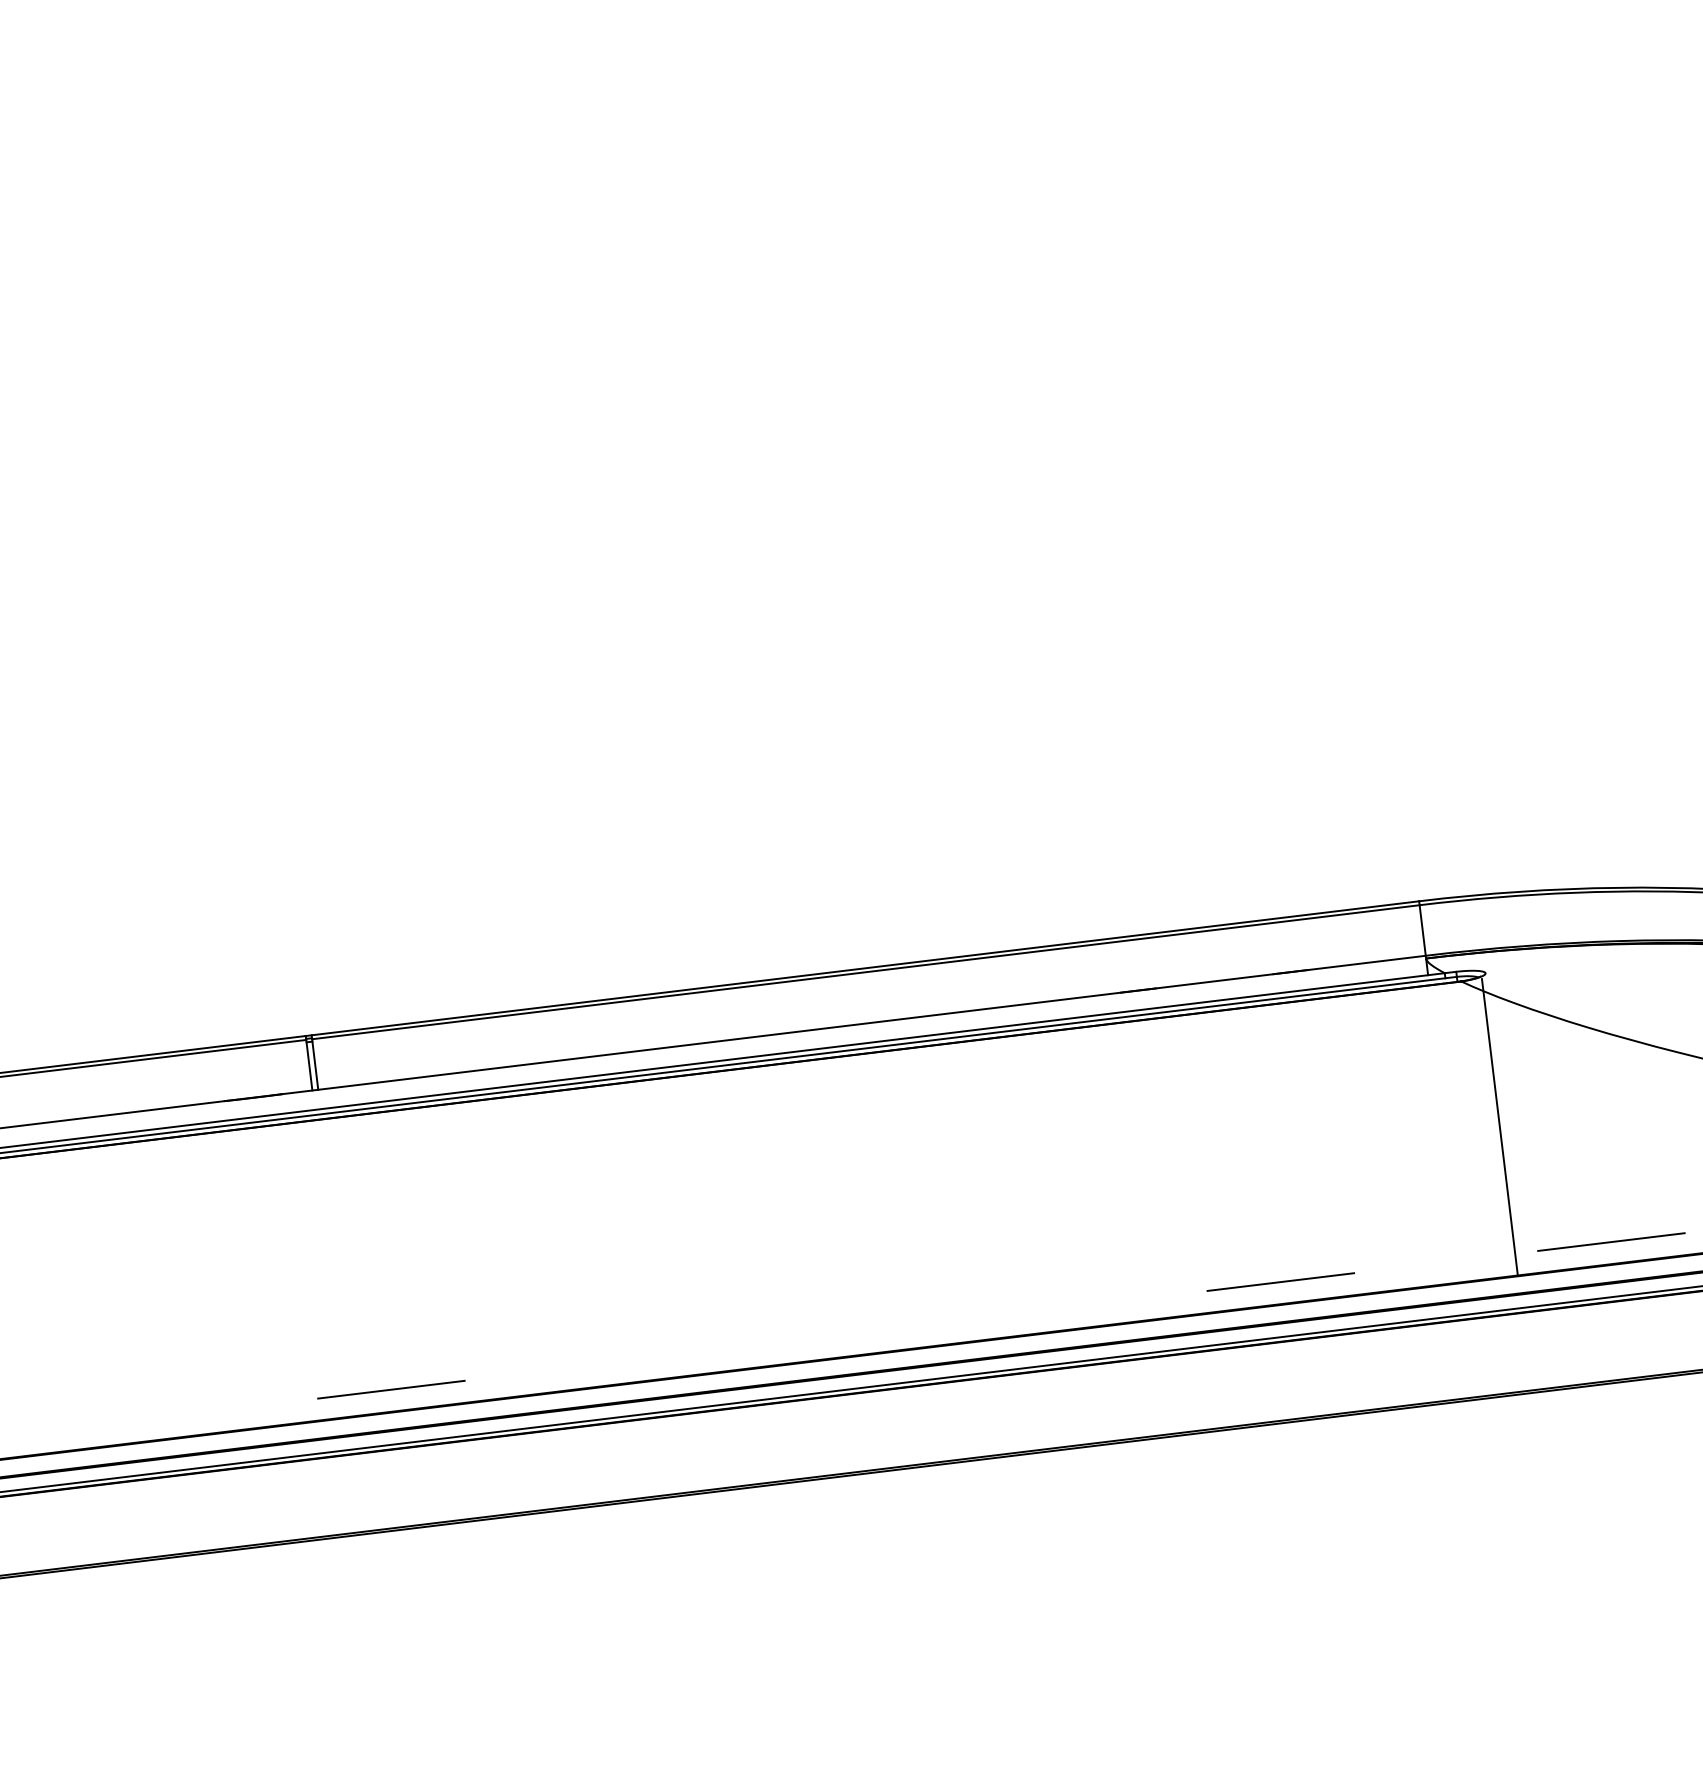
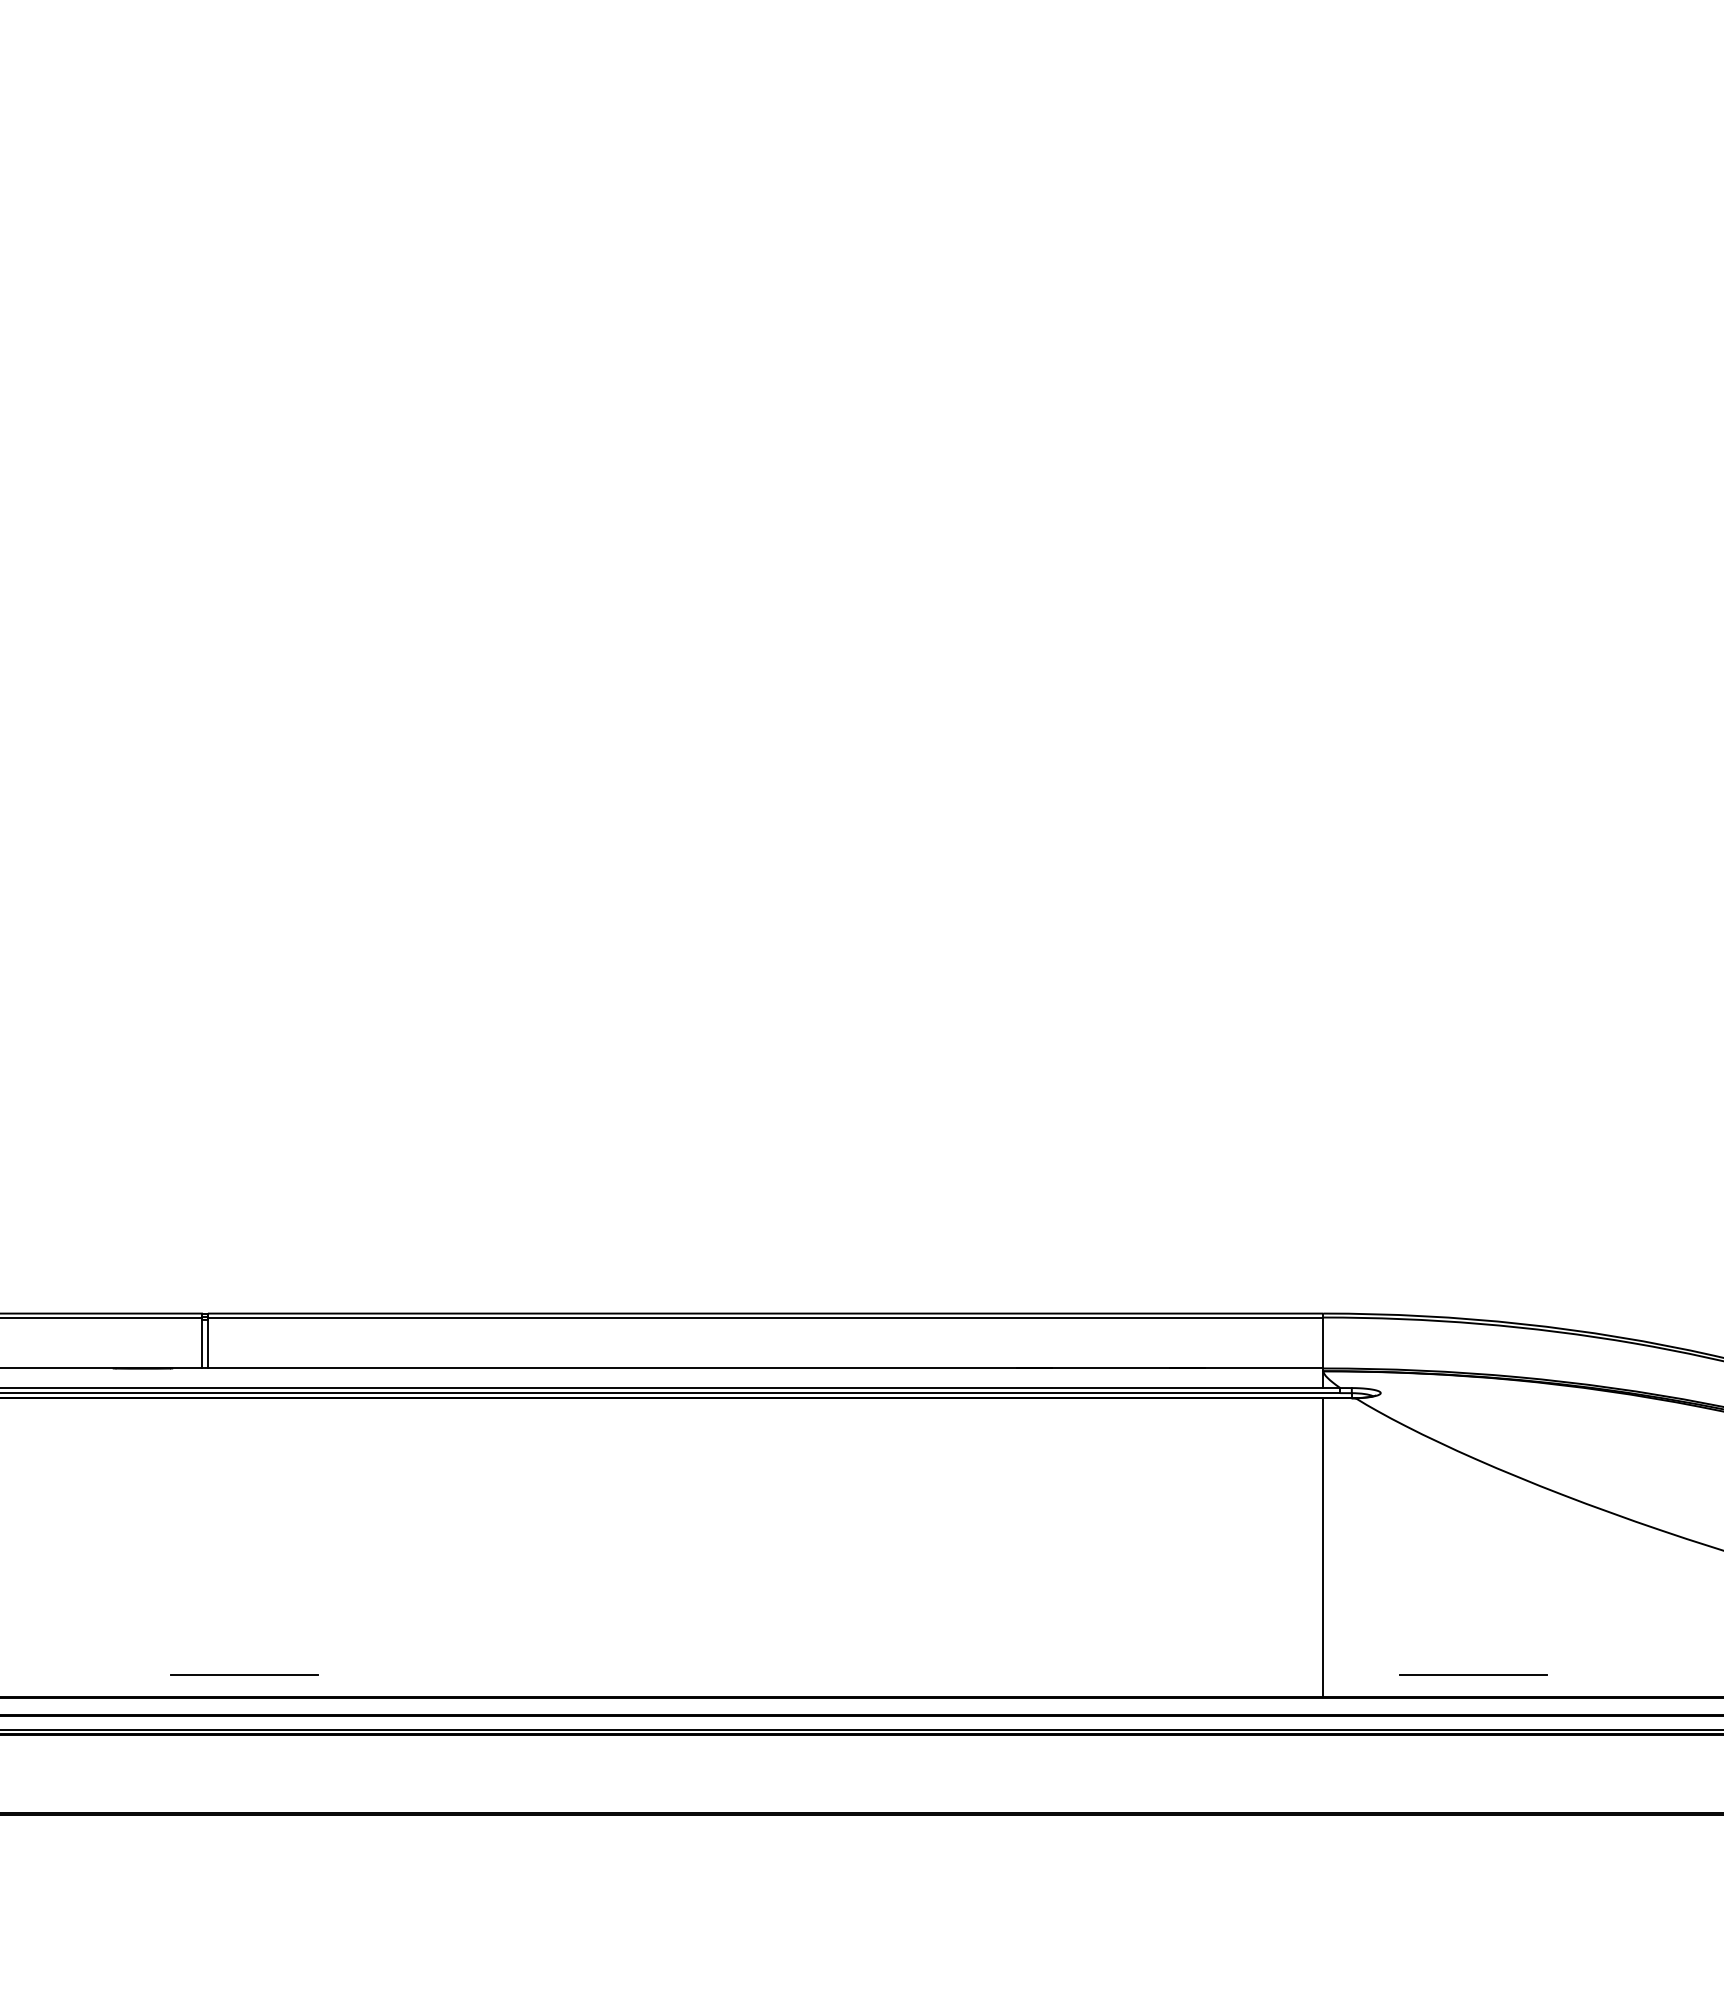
line: (1499, 1127) -> (1323, 1547), moved
line: (1280, 1281) -> (1140, 1674), removed

